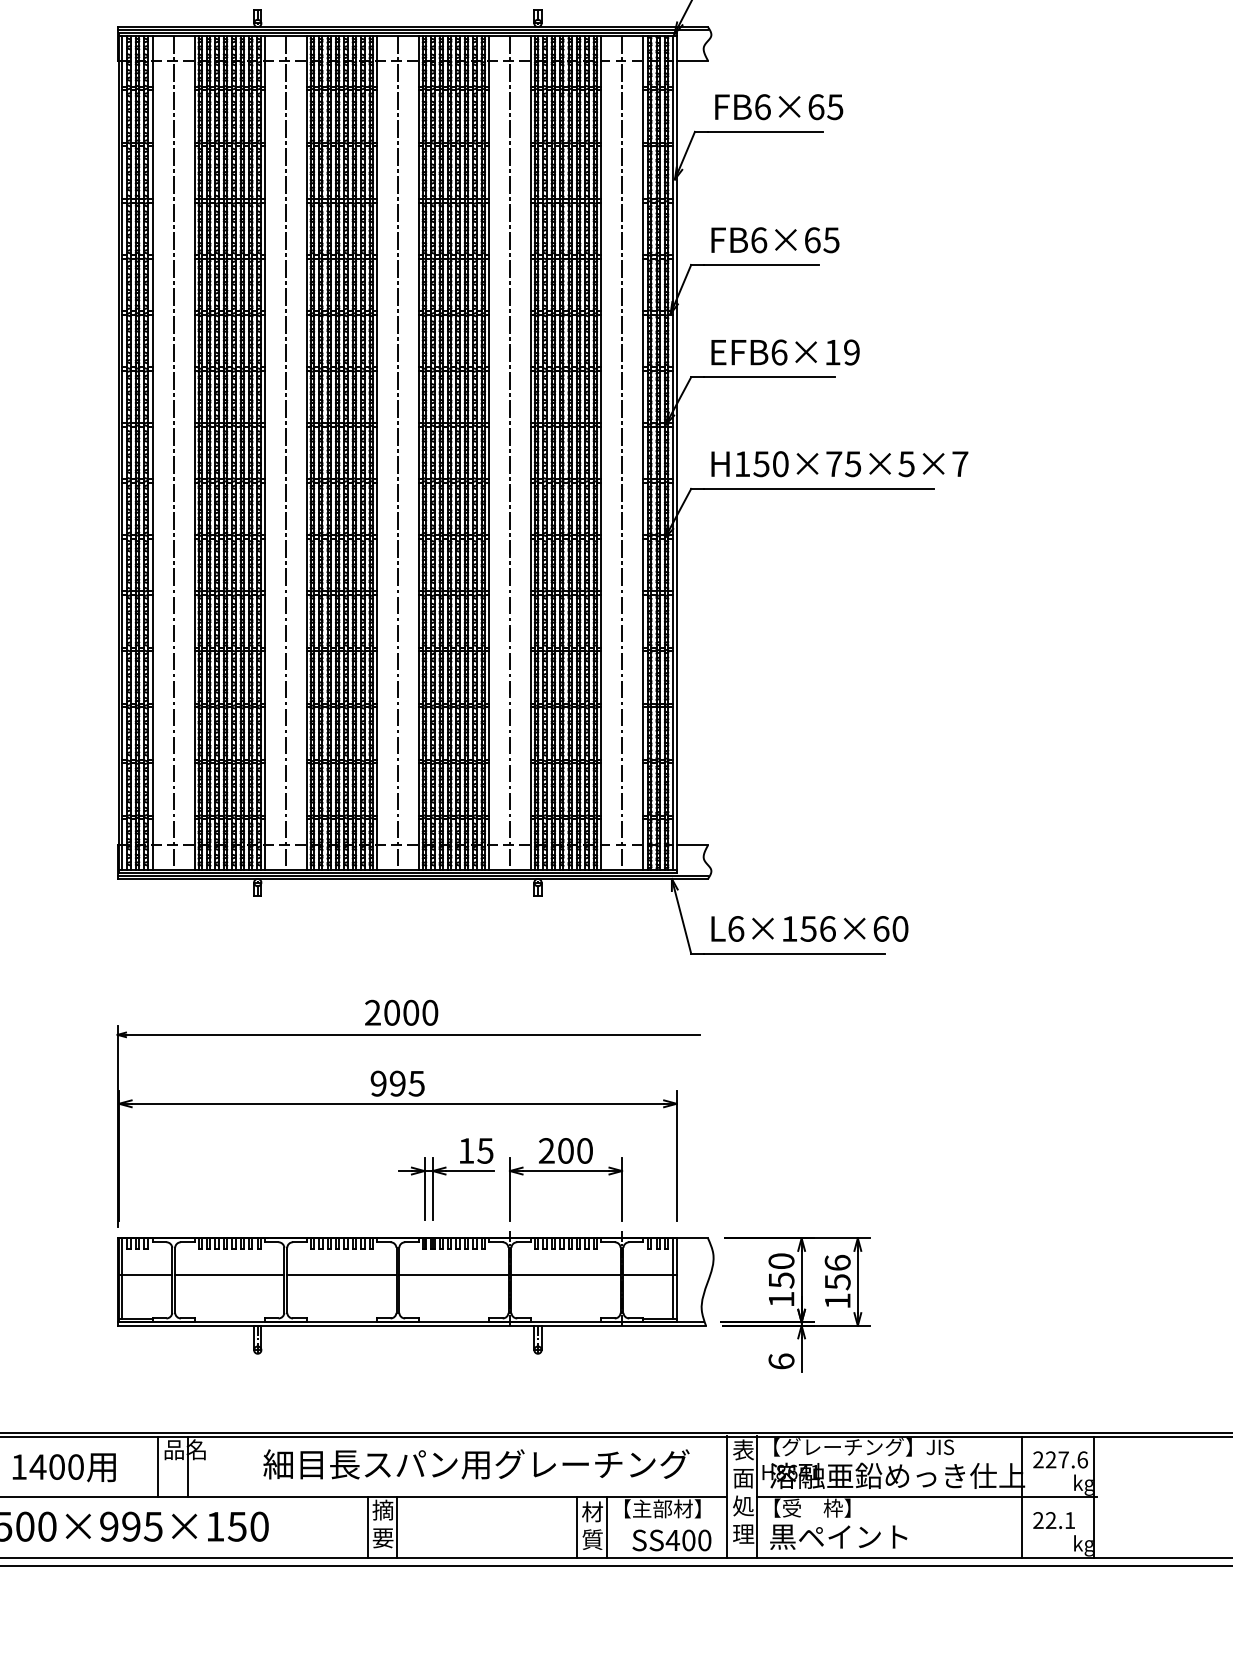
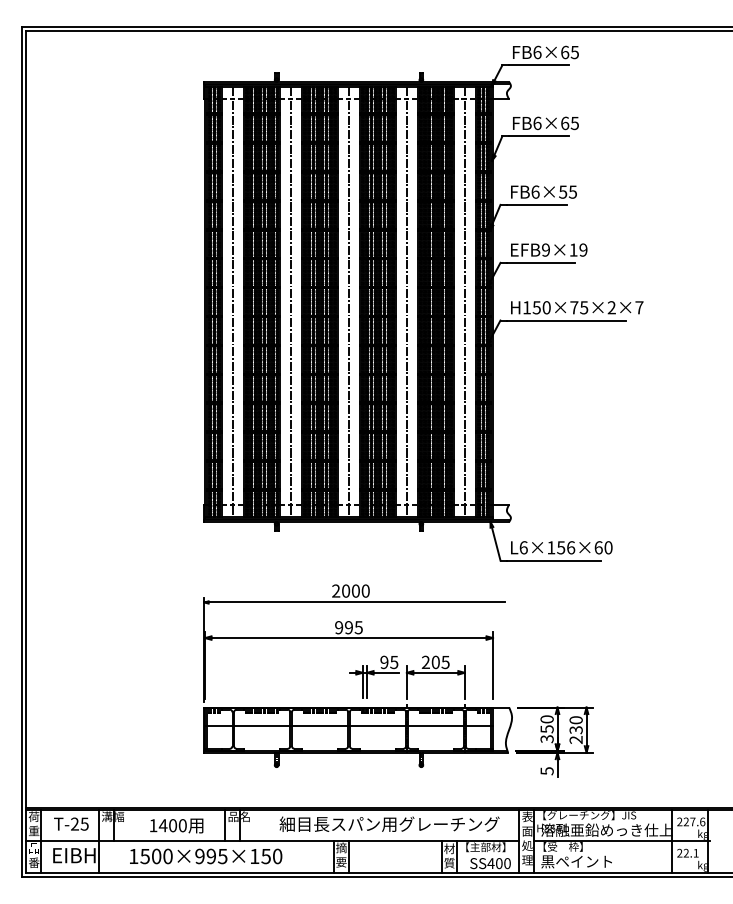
text: (813, 239) -> (563, 191), FB6×65 -> FB6×55
text: (780, 351) -> (546, 249), EFB6×19 -> EFB9×19
text: (906, 463) -> (611, 307), H150×75×5×7 -> H150×75×2×7
text: (584, 1149) -> (445, 661), 200 -> 205
text: (466, 1151) -> (384, 662), 15 -> 95
text: (836, 1280) -> (575, 729), 156 -> 230
text: (780, 1300) -> (546, 739), 150 -> 350
text: (780, 1362) -> (546, 771), 6 -> 5

